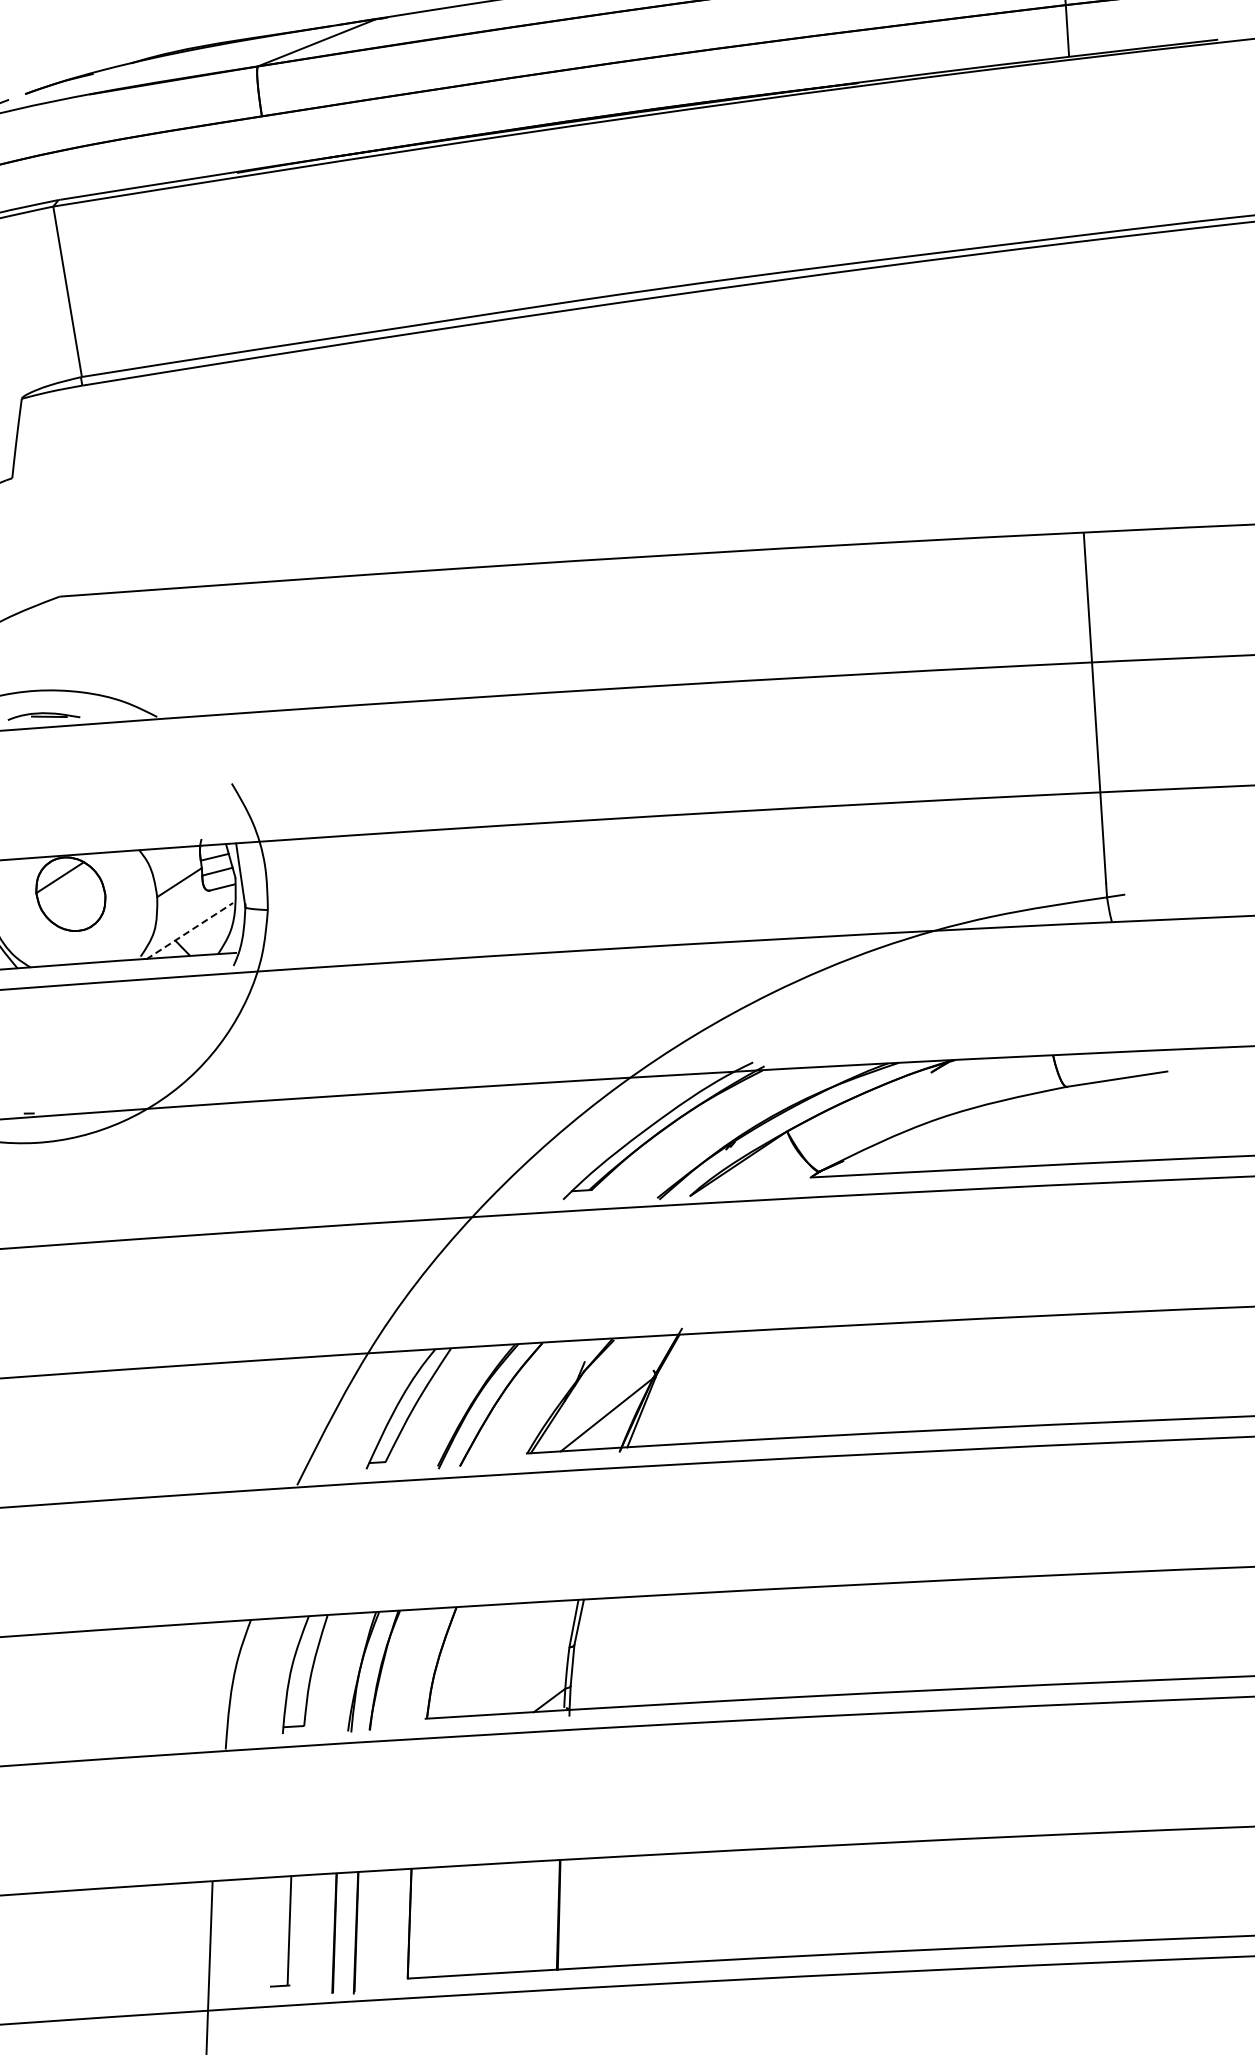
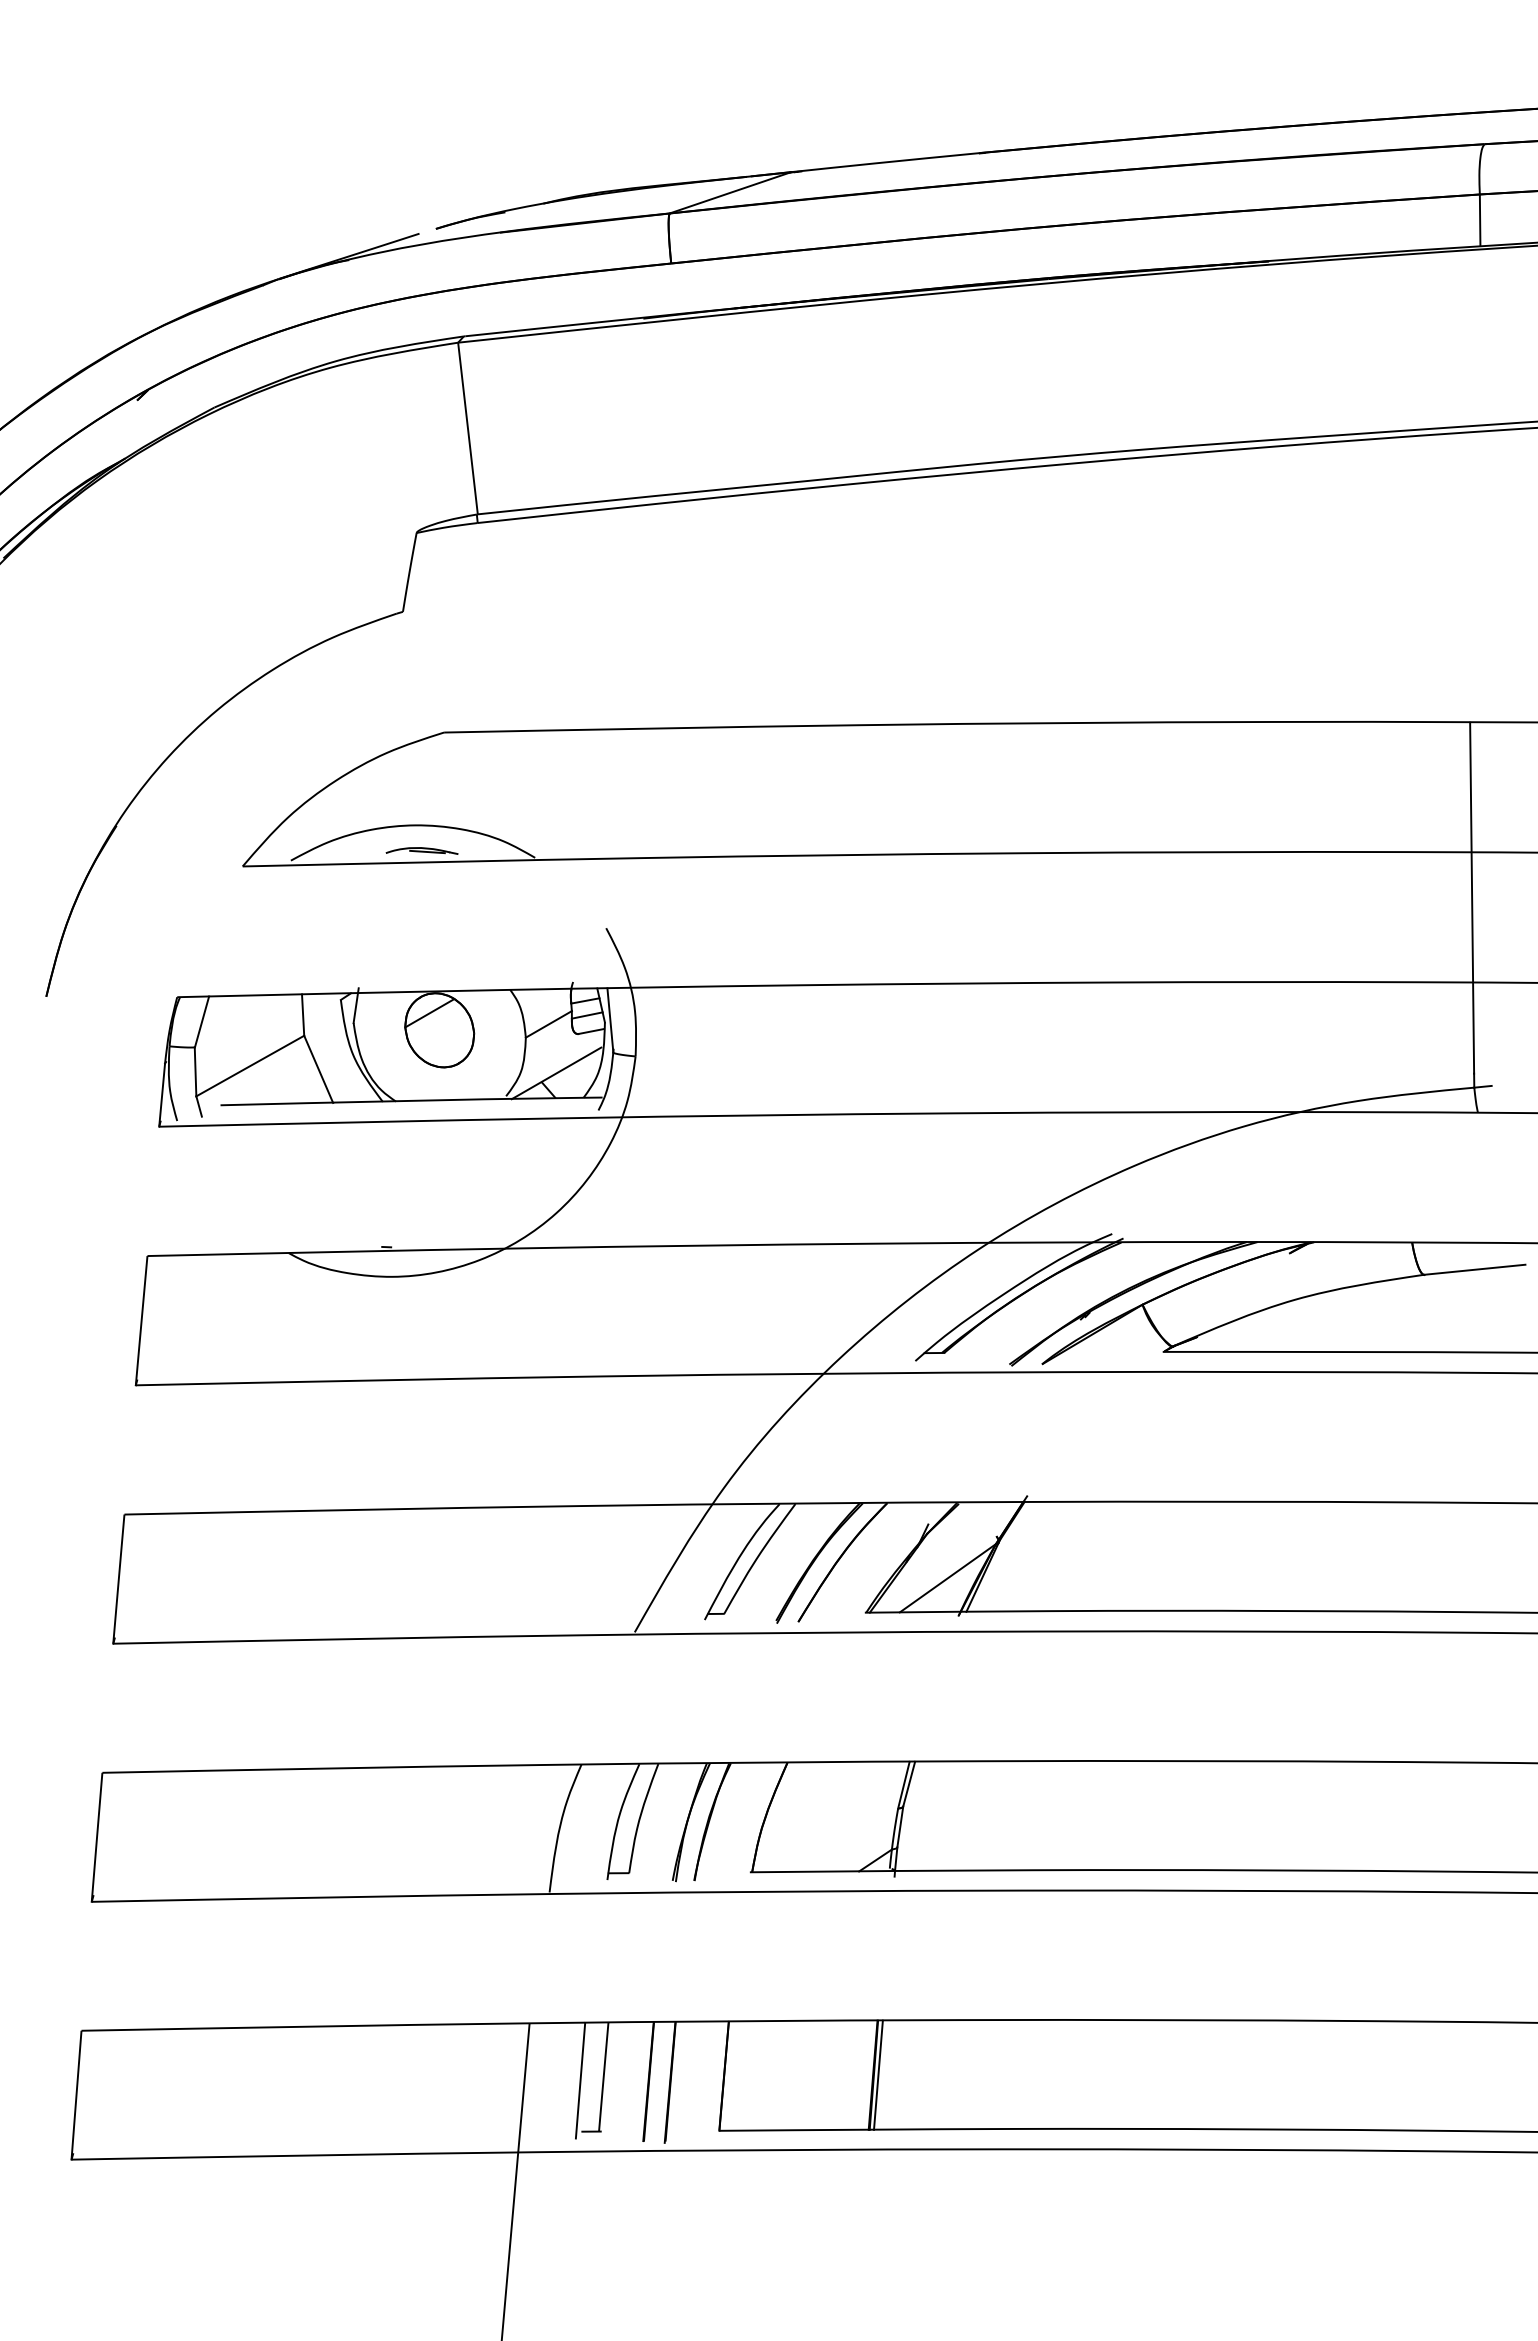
line: (189, 931) -> (556, 1073), dashed -> solid
line: (563, 1914) -> (878, 2074), added
line: (266, 1935) -> (580, 2080), added

